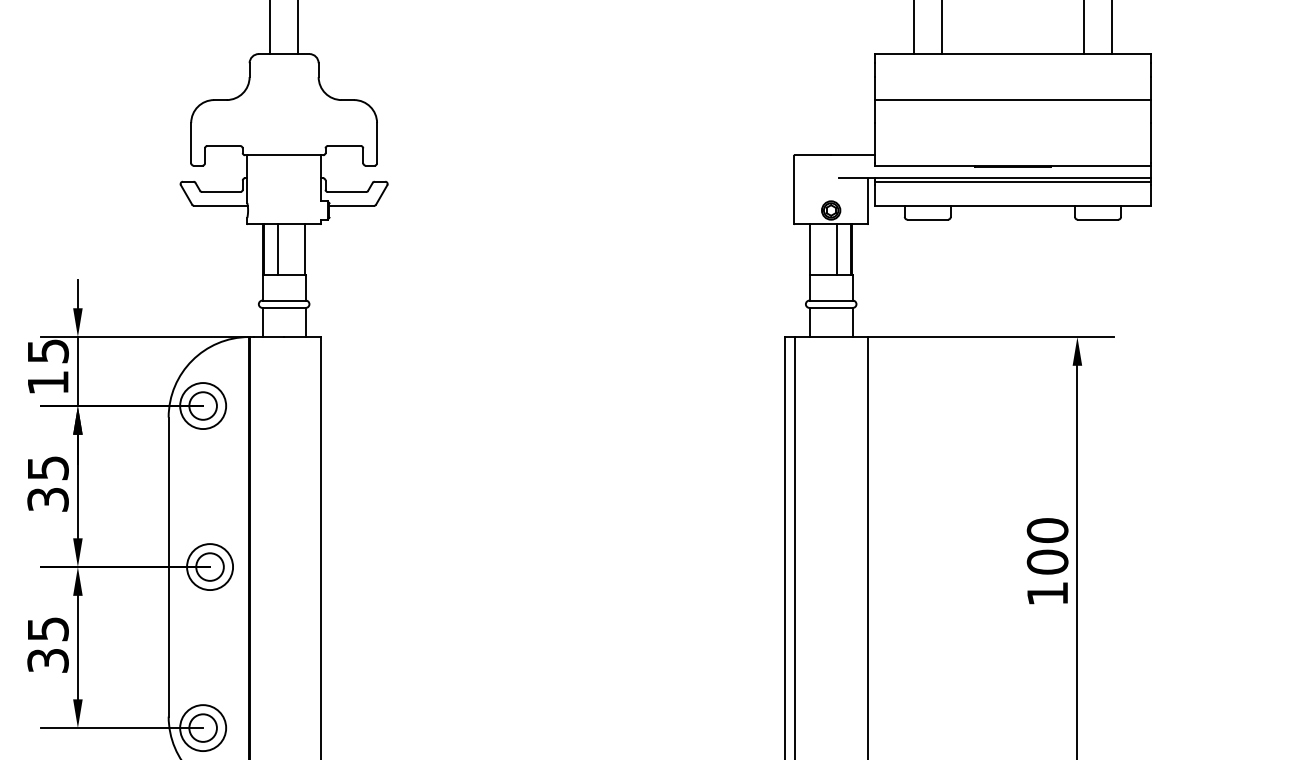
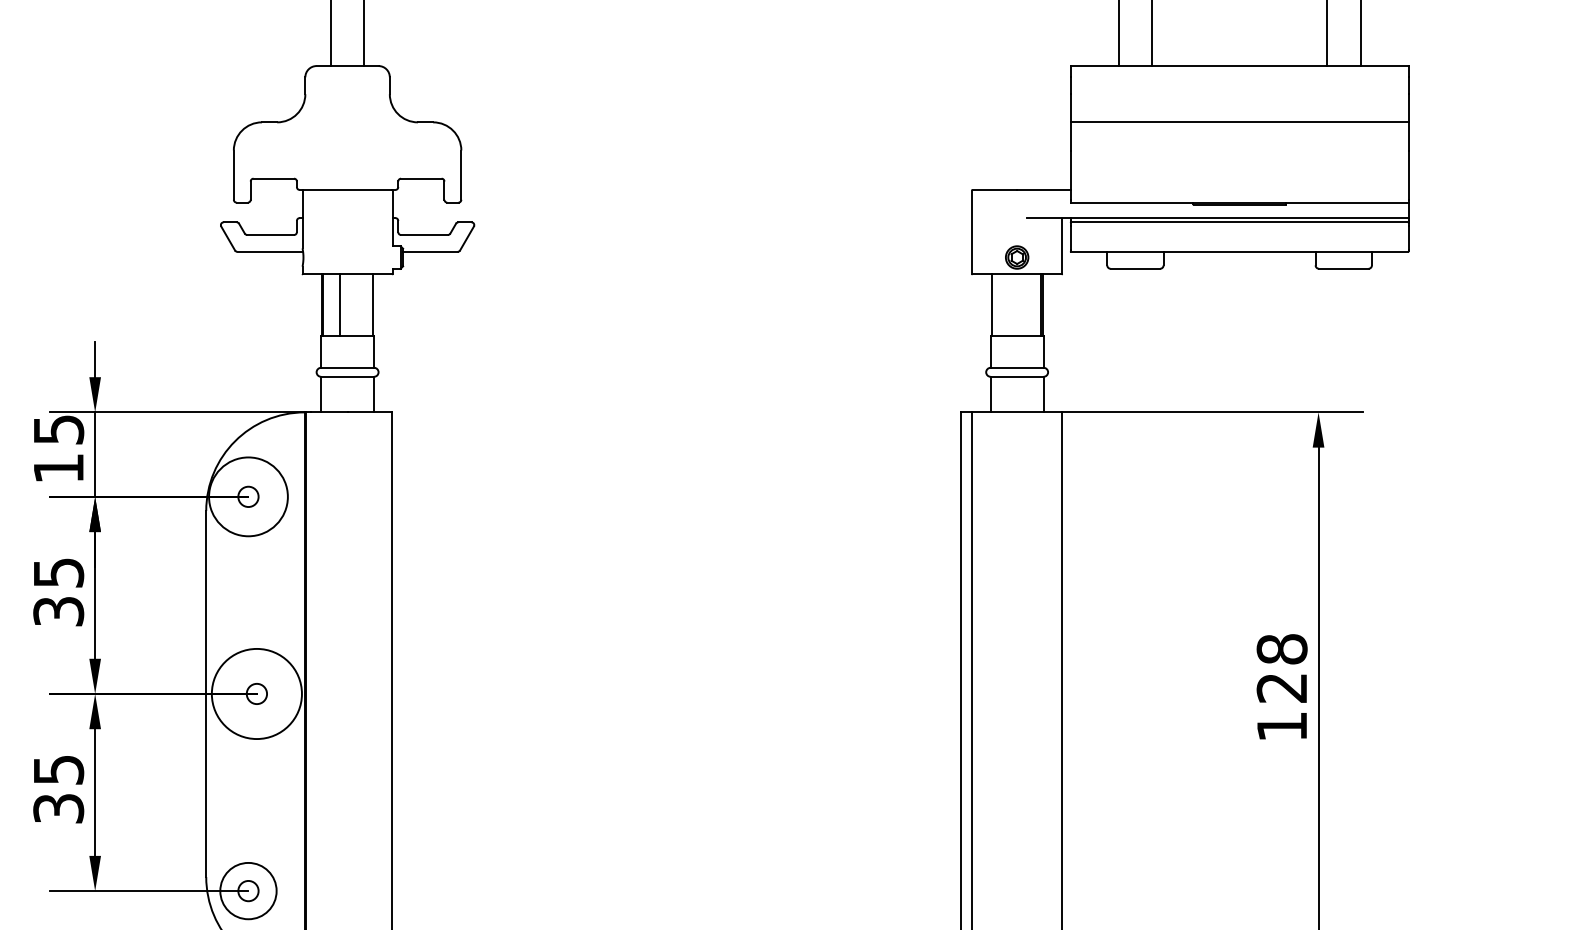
line: (836, 249) -> (1023, 305), removed
circle: (203, 405) -> (248, 496), size x0.6
circle: (203, 405) -> (248, 496), size x1.4
text: (1047, 546) -> (1281, 668), 100 -> 128
circle: (209, 566) -> (256, 693), size x0.6
circle: (209, 566) -> (256, 693), size x1.6
circle: (203, 727) -> (248, 890), size x0.6

